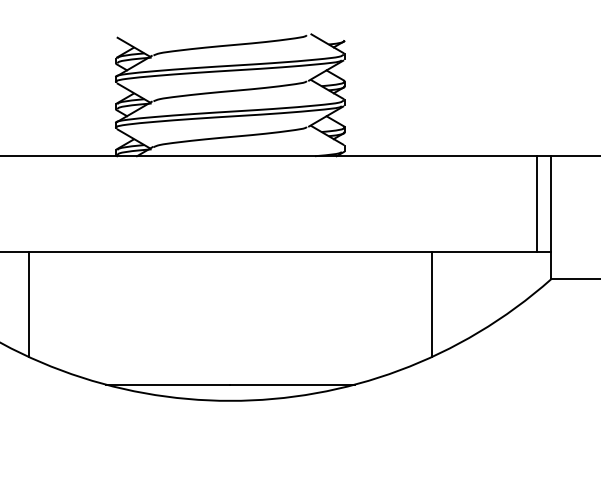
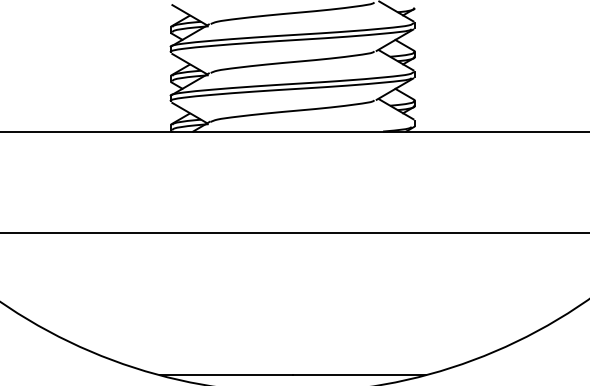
line: (28, 303) -> (77, 288), removed
line: (432, 303) -> (508, 288), removed

